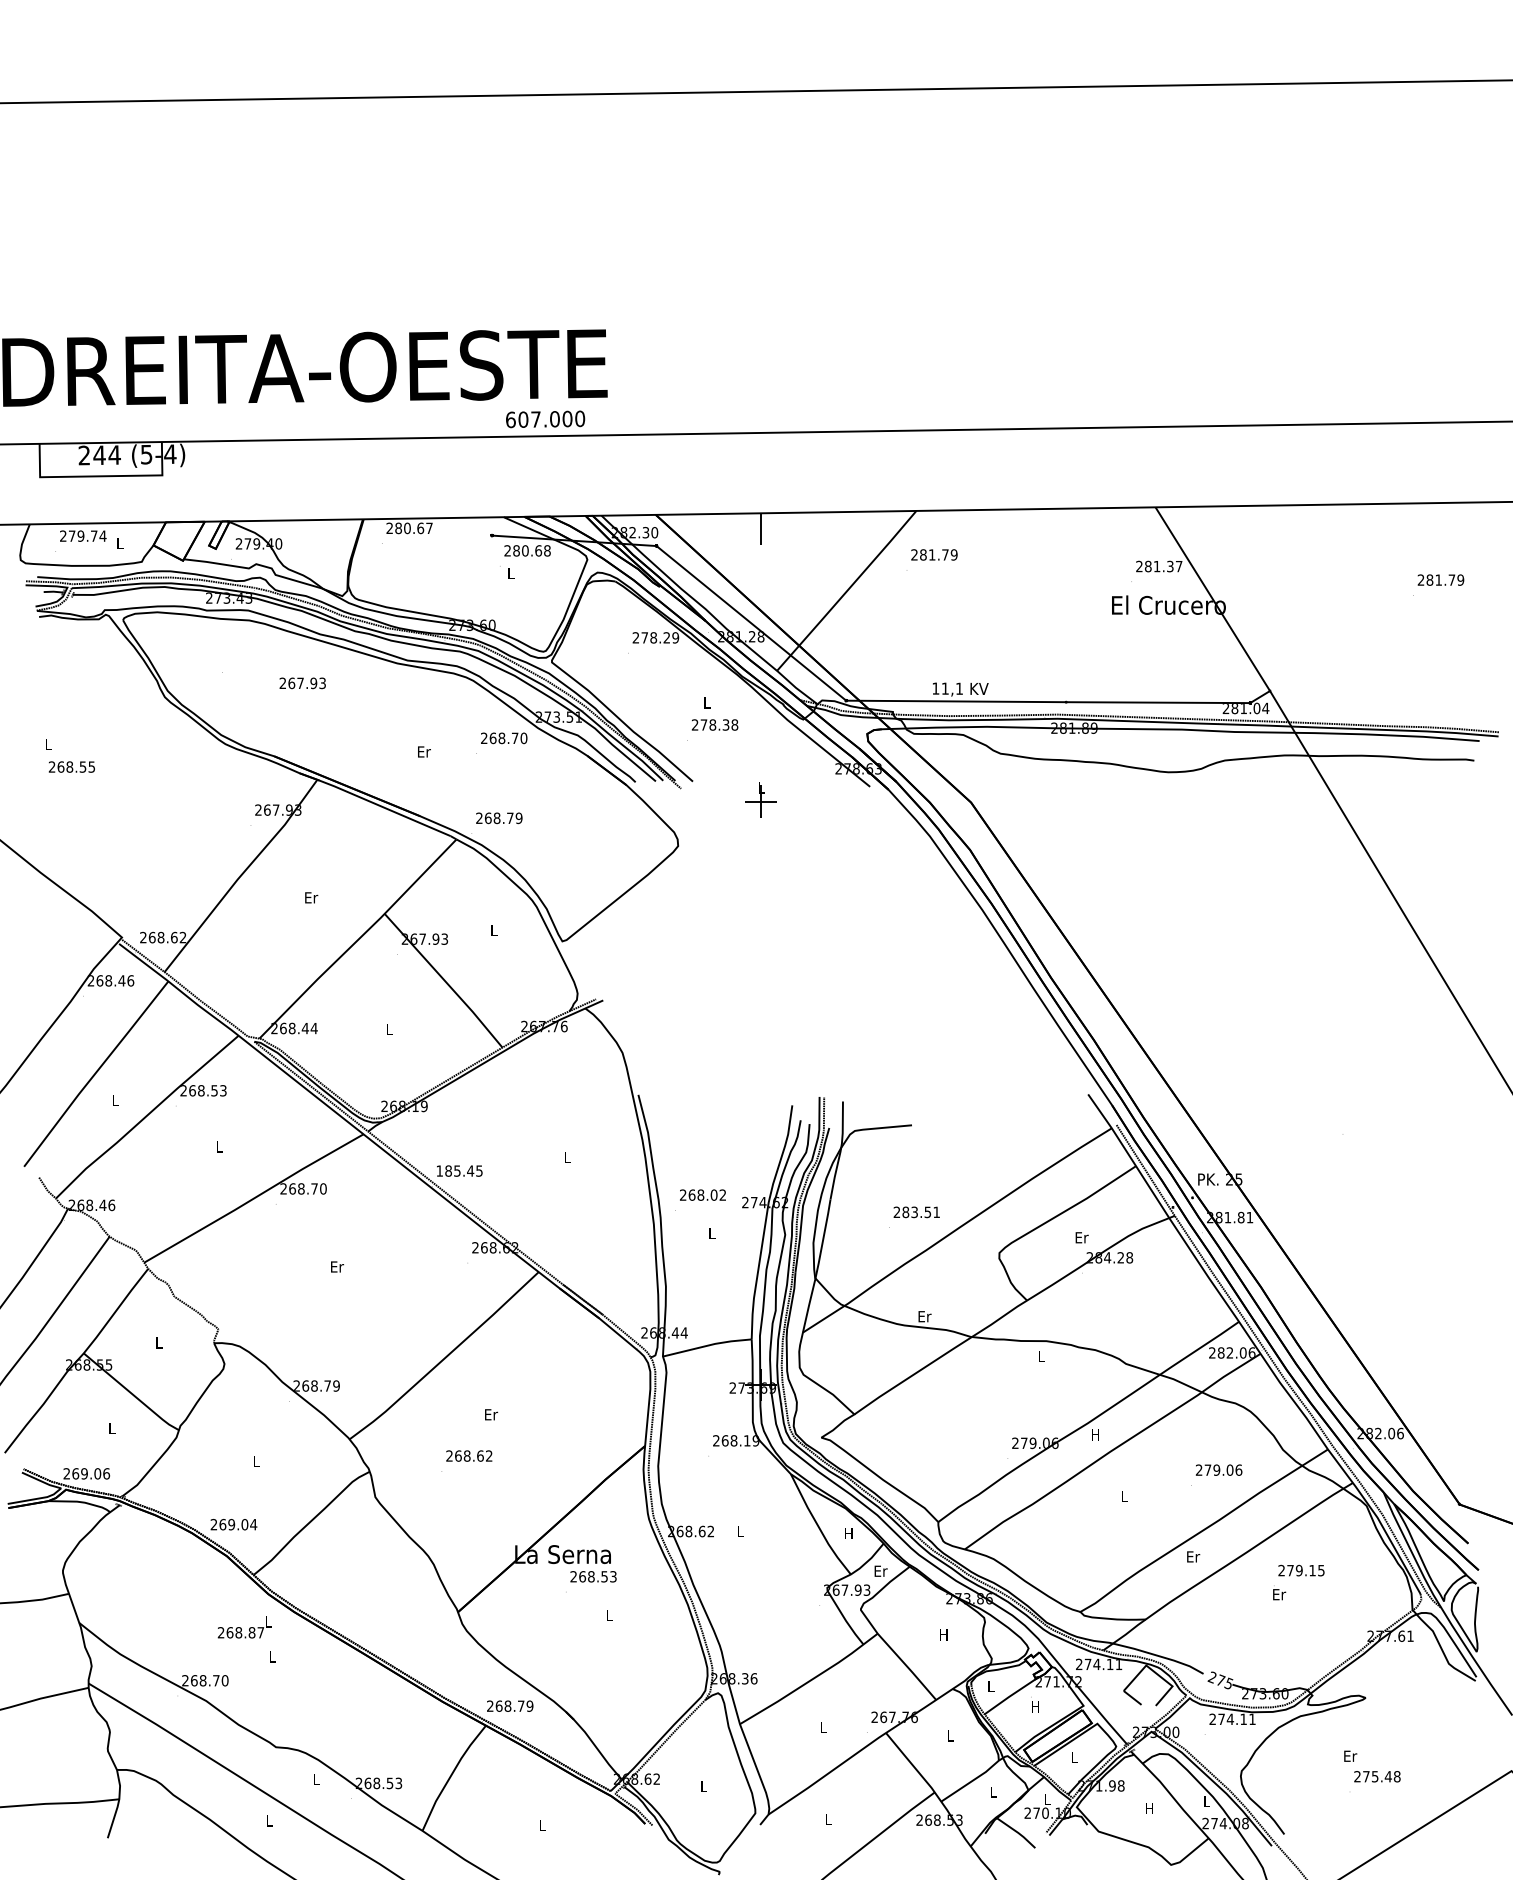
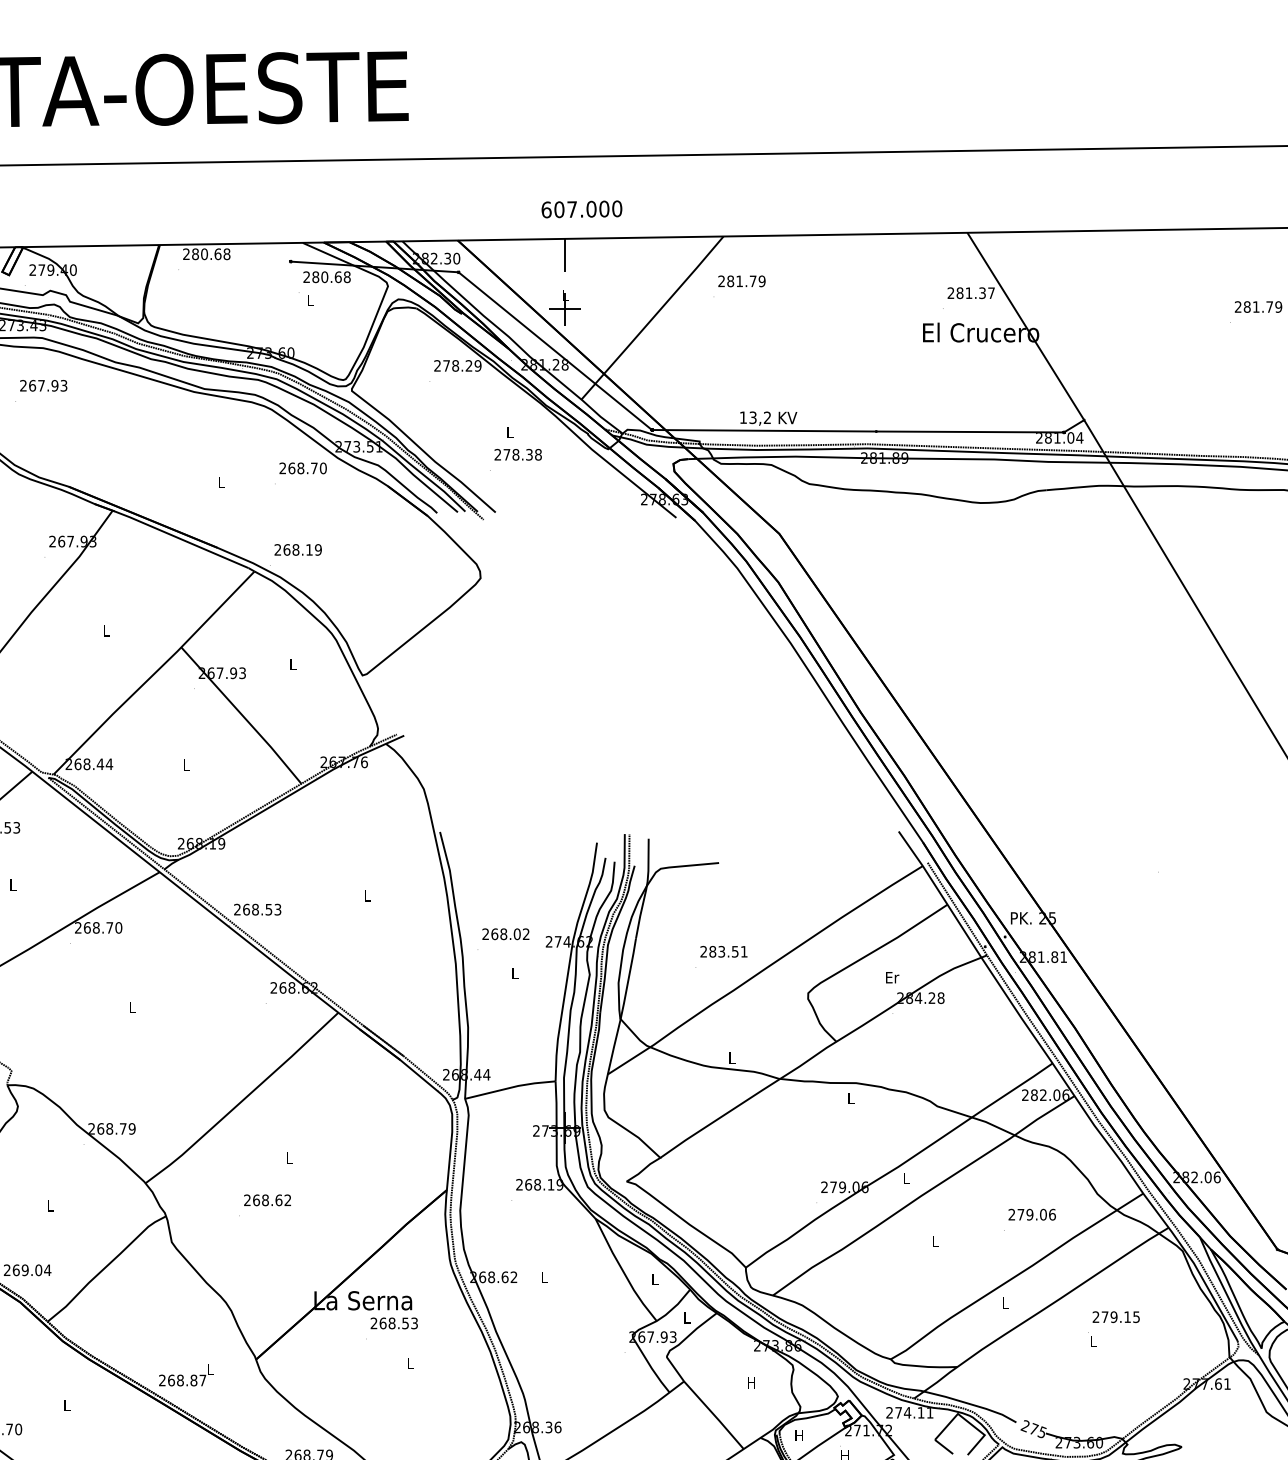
text: (545, 419) -> (581, 209), moved
text: (429, 528) -> (227, 254), 280.67 -> 280.68
text: (302, 683) -> (43, 385), moved
text: (951, 688) -> (759, 417), 11,1 -> 13,2
text: (424, 751) -> (221, 481), Er -> L
part: (760, 799) -> (564, 307), moved
text: (510, 817) -> (309, 549), 268.79 -> 268.19
text: (311, 897) -> (106, 630), Er -> L
text: (459, 1170) -> (257, 909), 185.45 -> 268.53
text: (337, 1266) -> (133, 1007), Er -> L
text: (924, 1316) -> (731, 1057), Er -> L
text: (491, 1414) -> (290, 1157), Er -> L
text: (1095, 1434) -> (906, 1178), H -> L
text: (848, 1533) -> (654, 1279), H -> L
text: (1193, 1556) -> (1006, 1302), Er -> L
text: (880, 1570) -> (686, 1317), Er -> L
text: (1279, 1594) -> (1093, 1341), Er -> L
text: (244, 1627) -> (186, 1375), moved
text: (990, 1686) -> (799, 1435), L -> H

